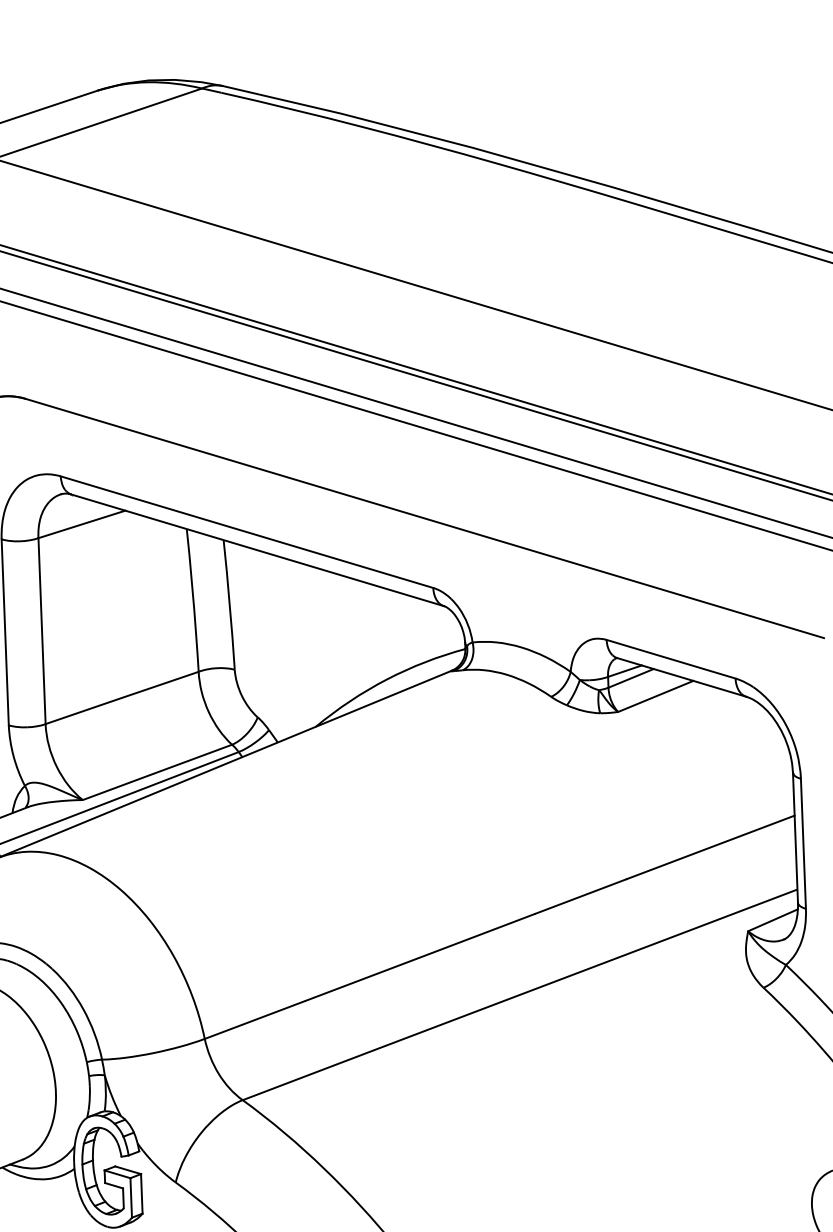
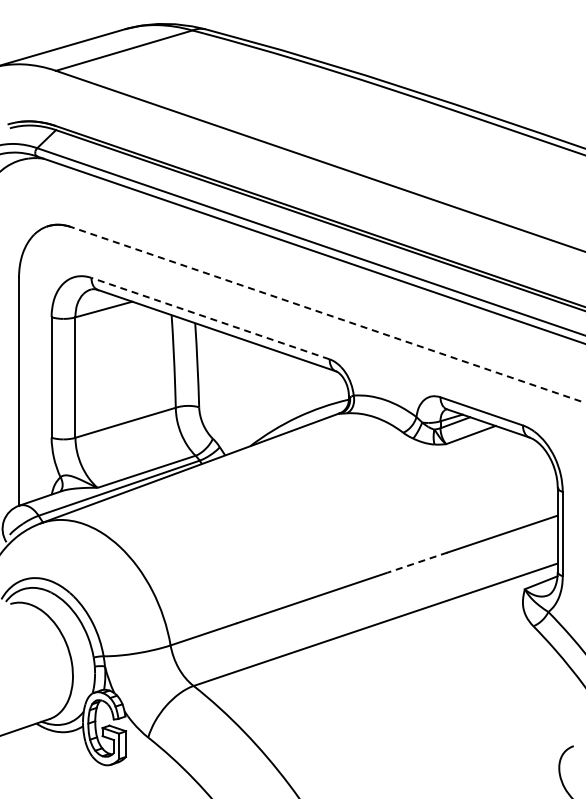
line: (425, 518) -> (326, 314), solid -> dashed
line: (246, 531) -> (210, 318), solid -> dashed
line: (580, 896) -> (417, 562), solid -> dashed

